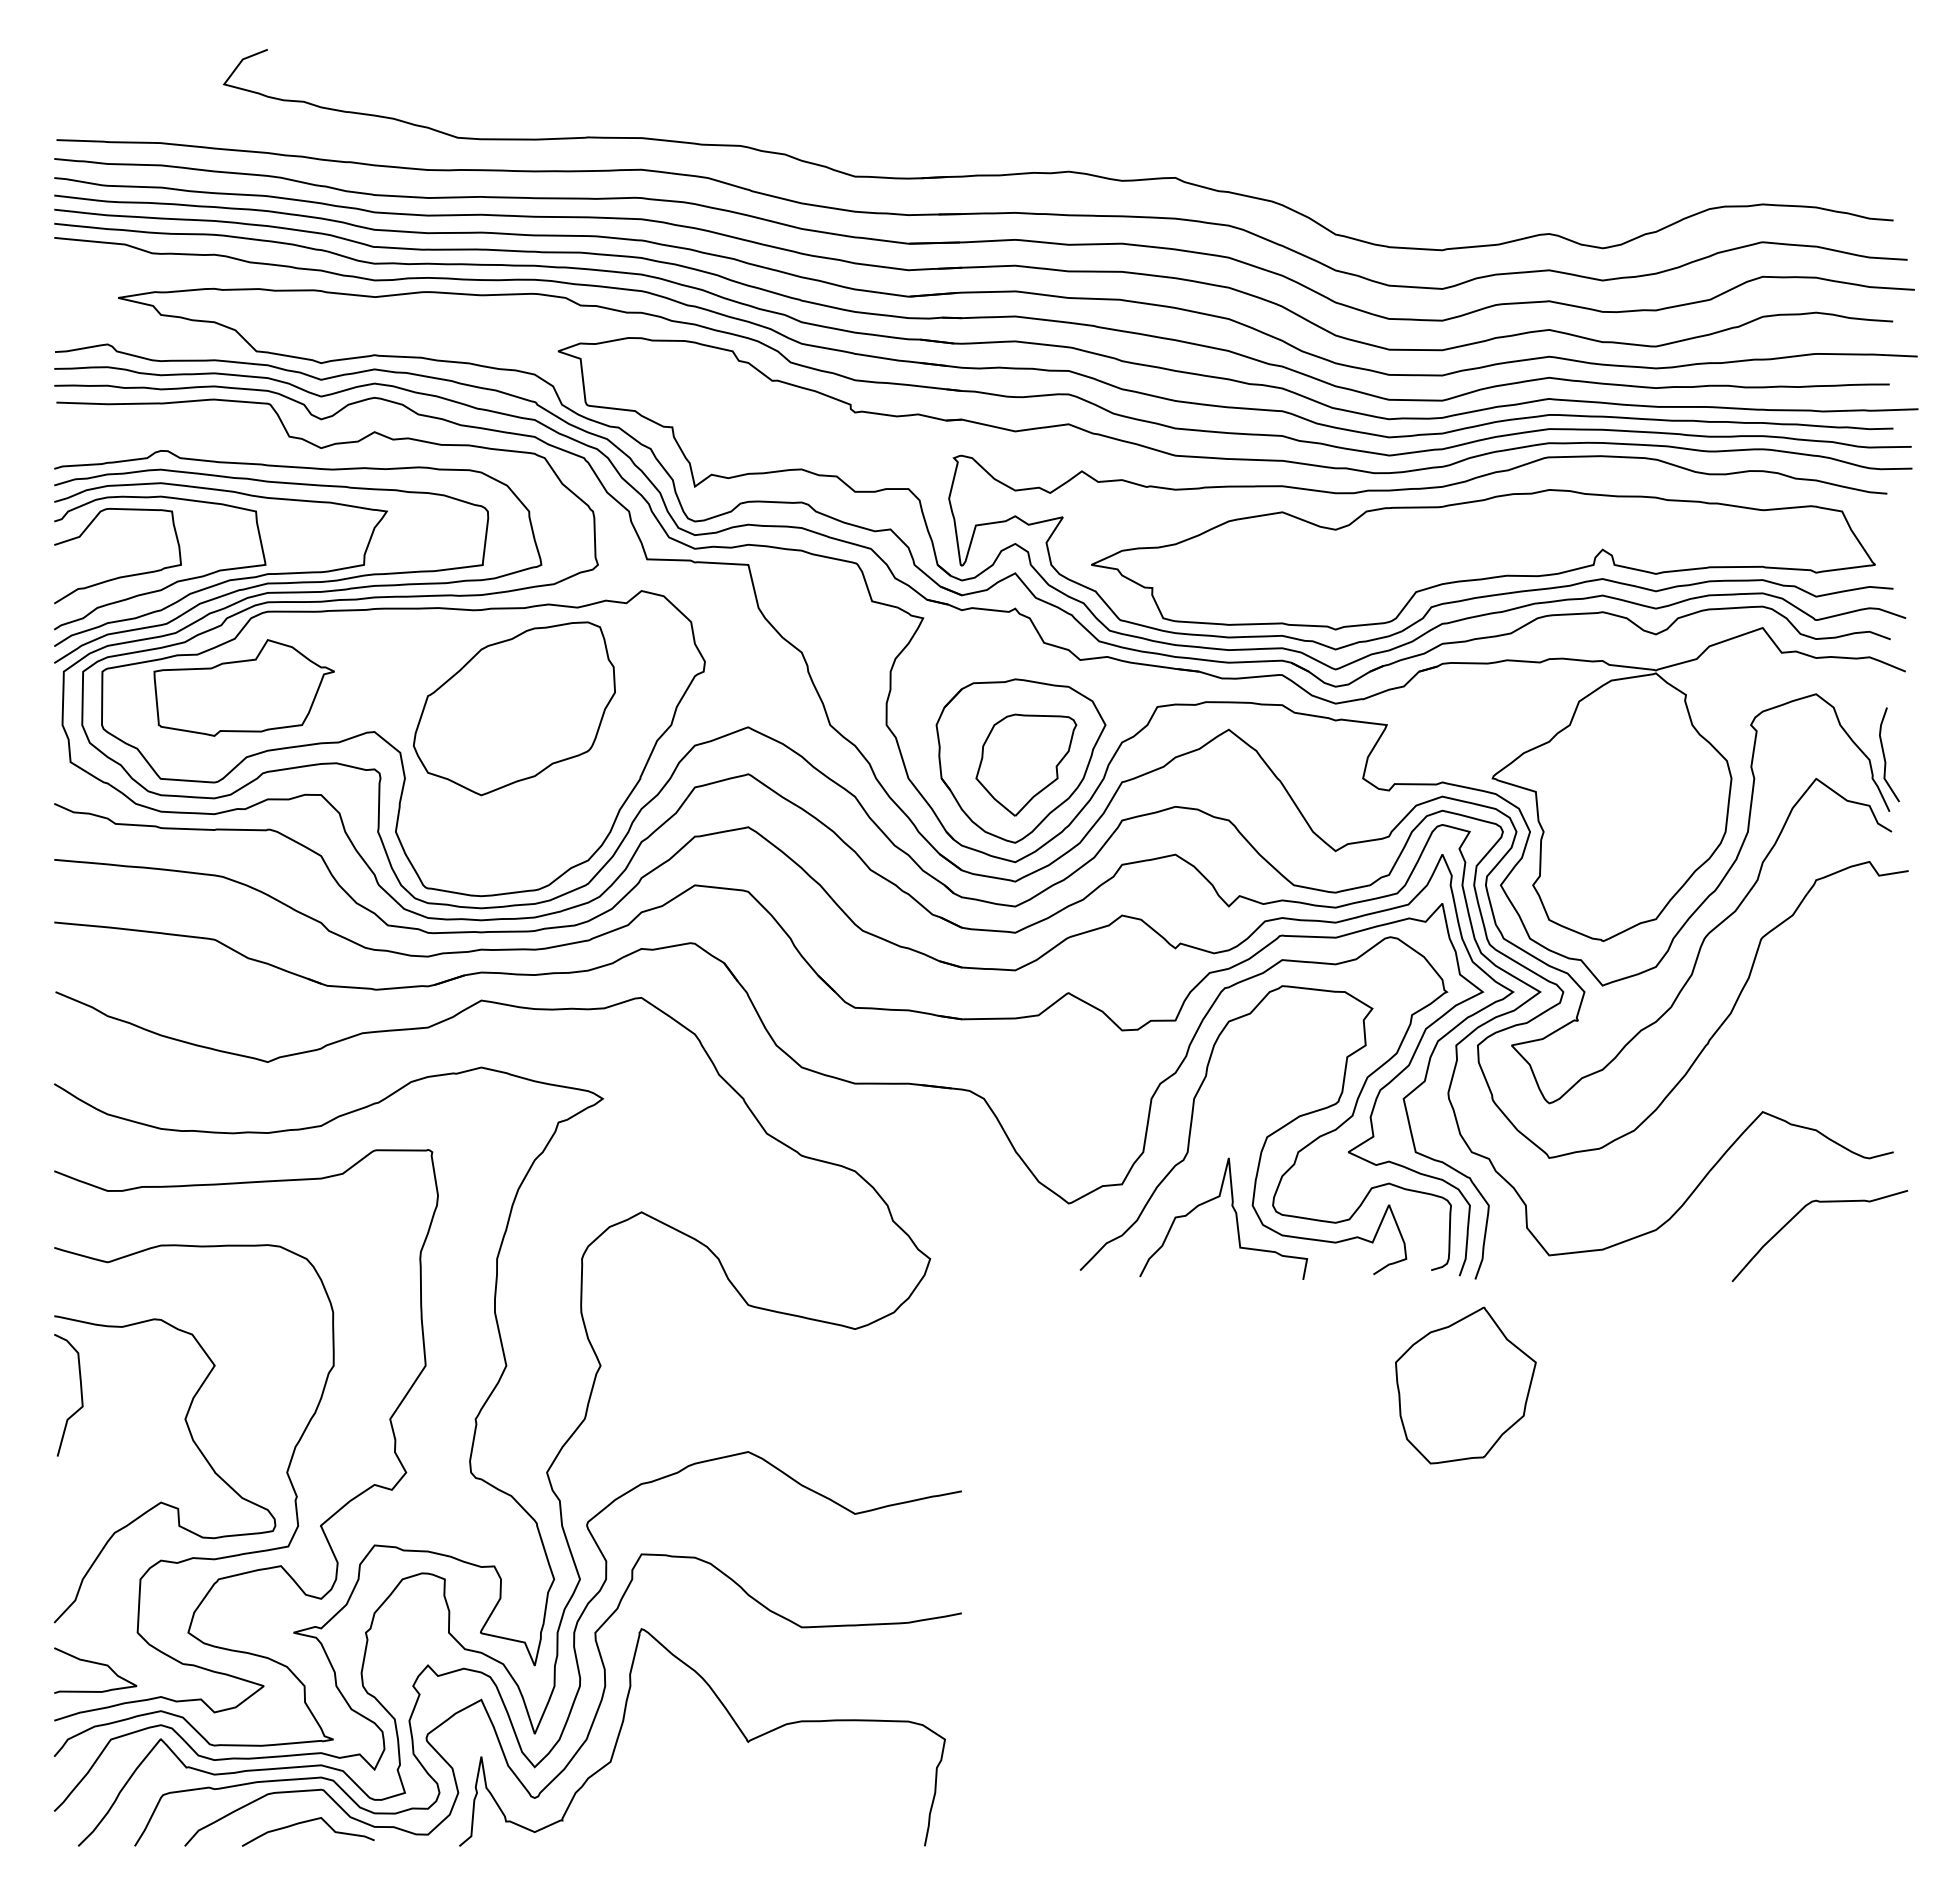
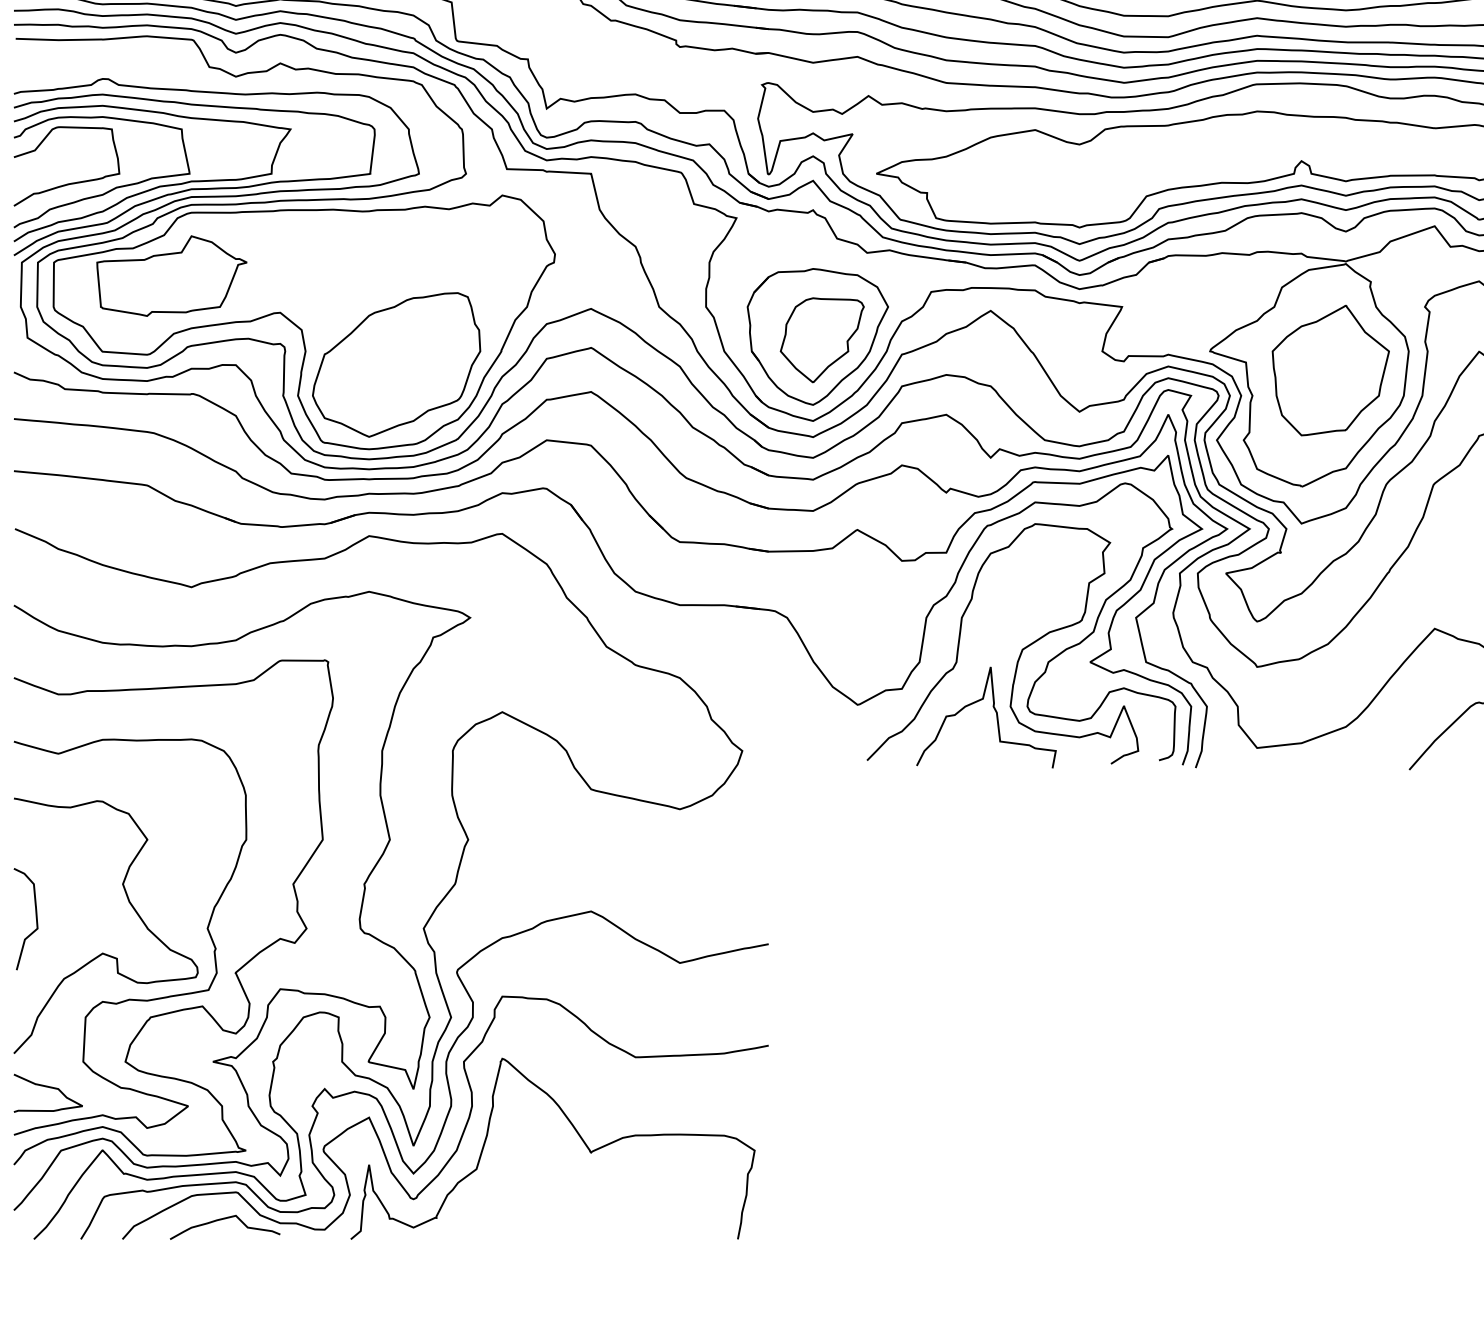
part: (513, 708) -> (395, 364), moved
part: (1465, 1385) -> (1330, 370), moved
curve: (80, 1394) -> (35, 918), moved

